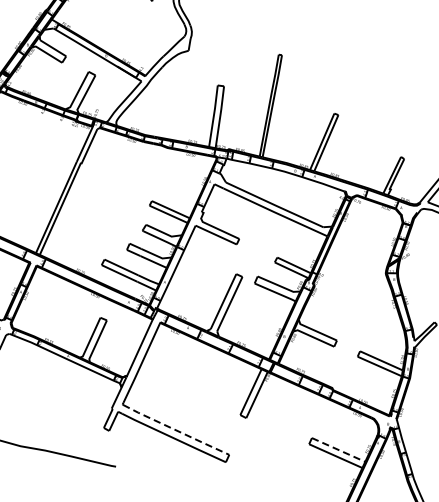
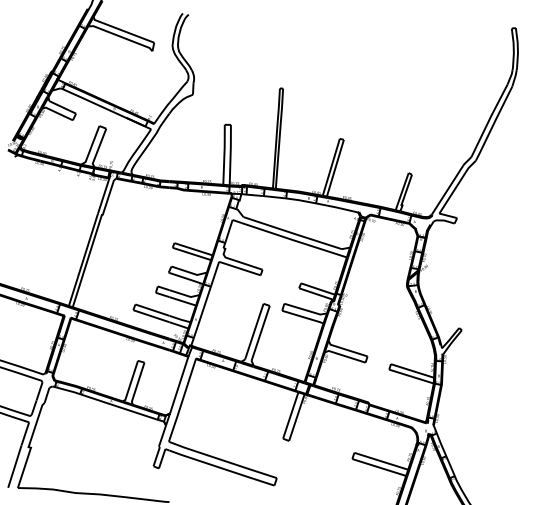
line: (176, 430) -> (223, 460), dashed -> solid
line: (338, 450) -> (381, 461), dashed -> solid

